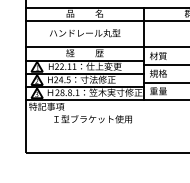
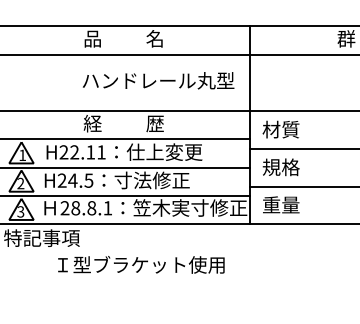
text: (85, 33) -> (159, 81), moved

